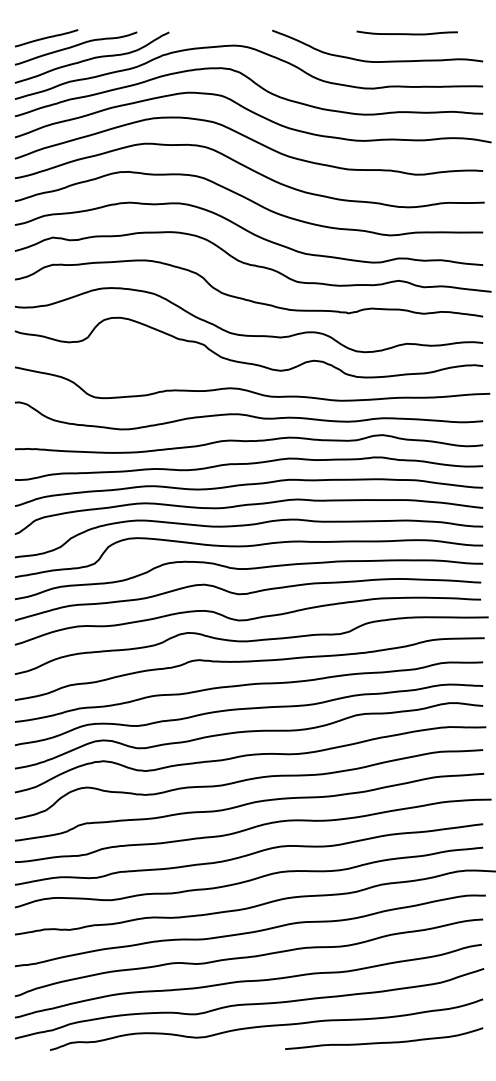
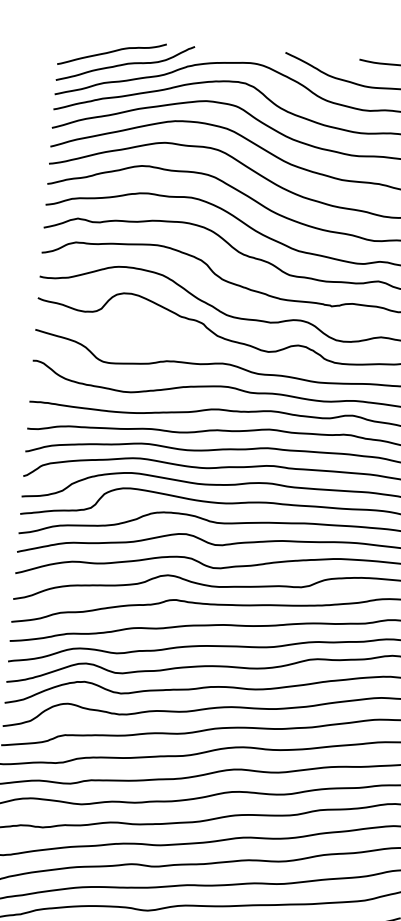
line: (46, 38) -> (86, 43), removed

